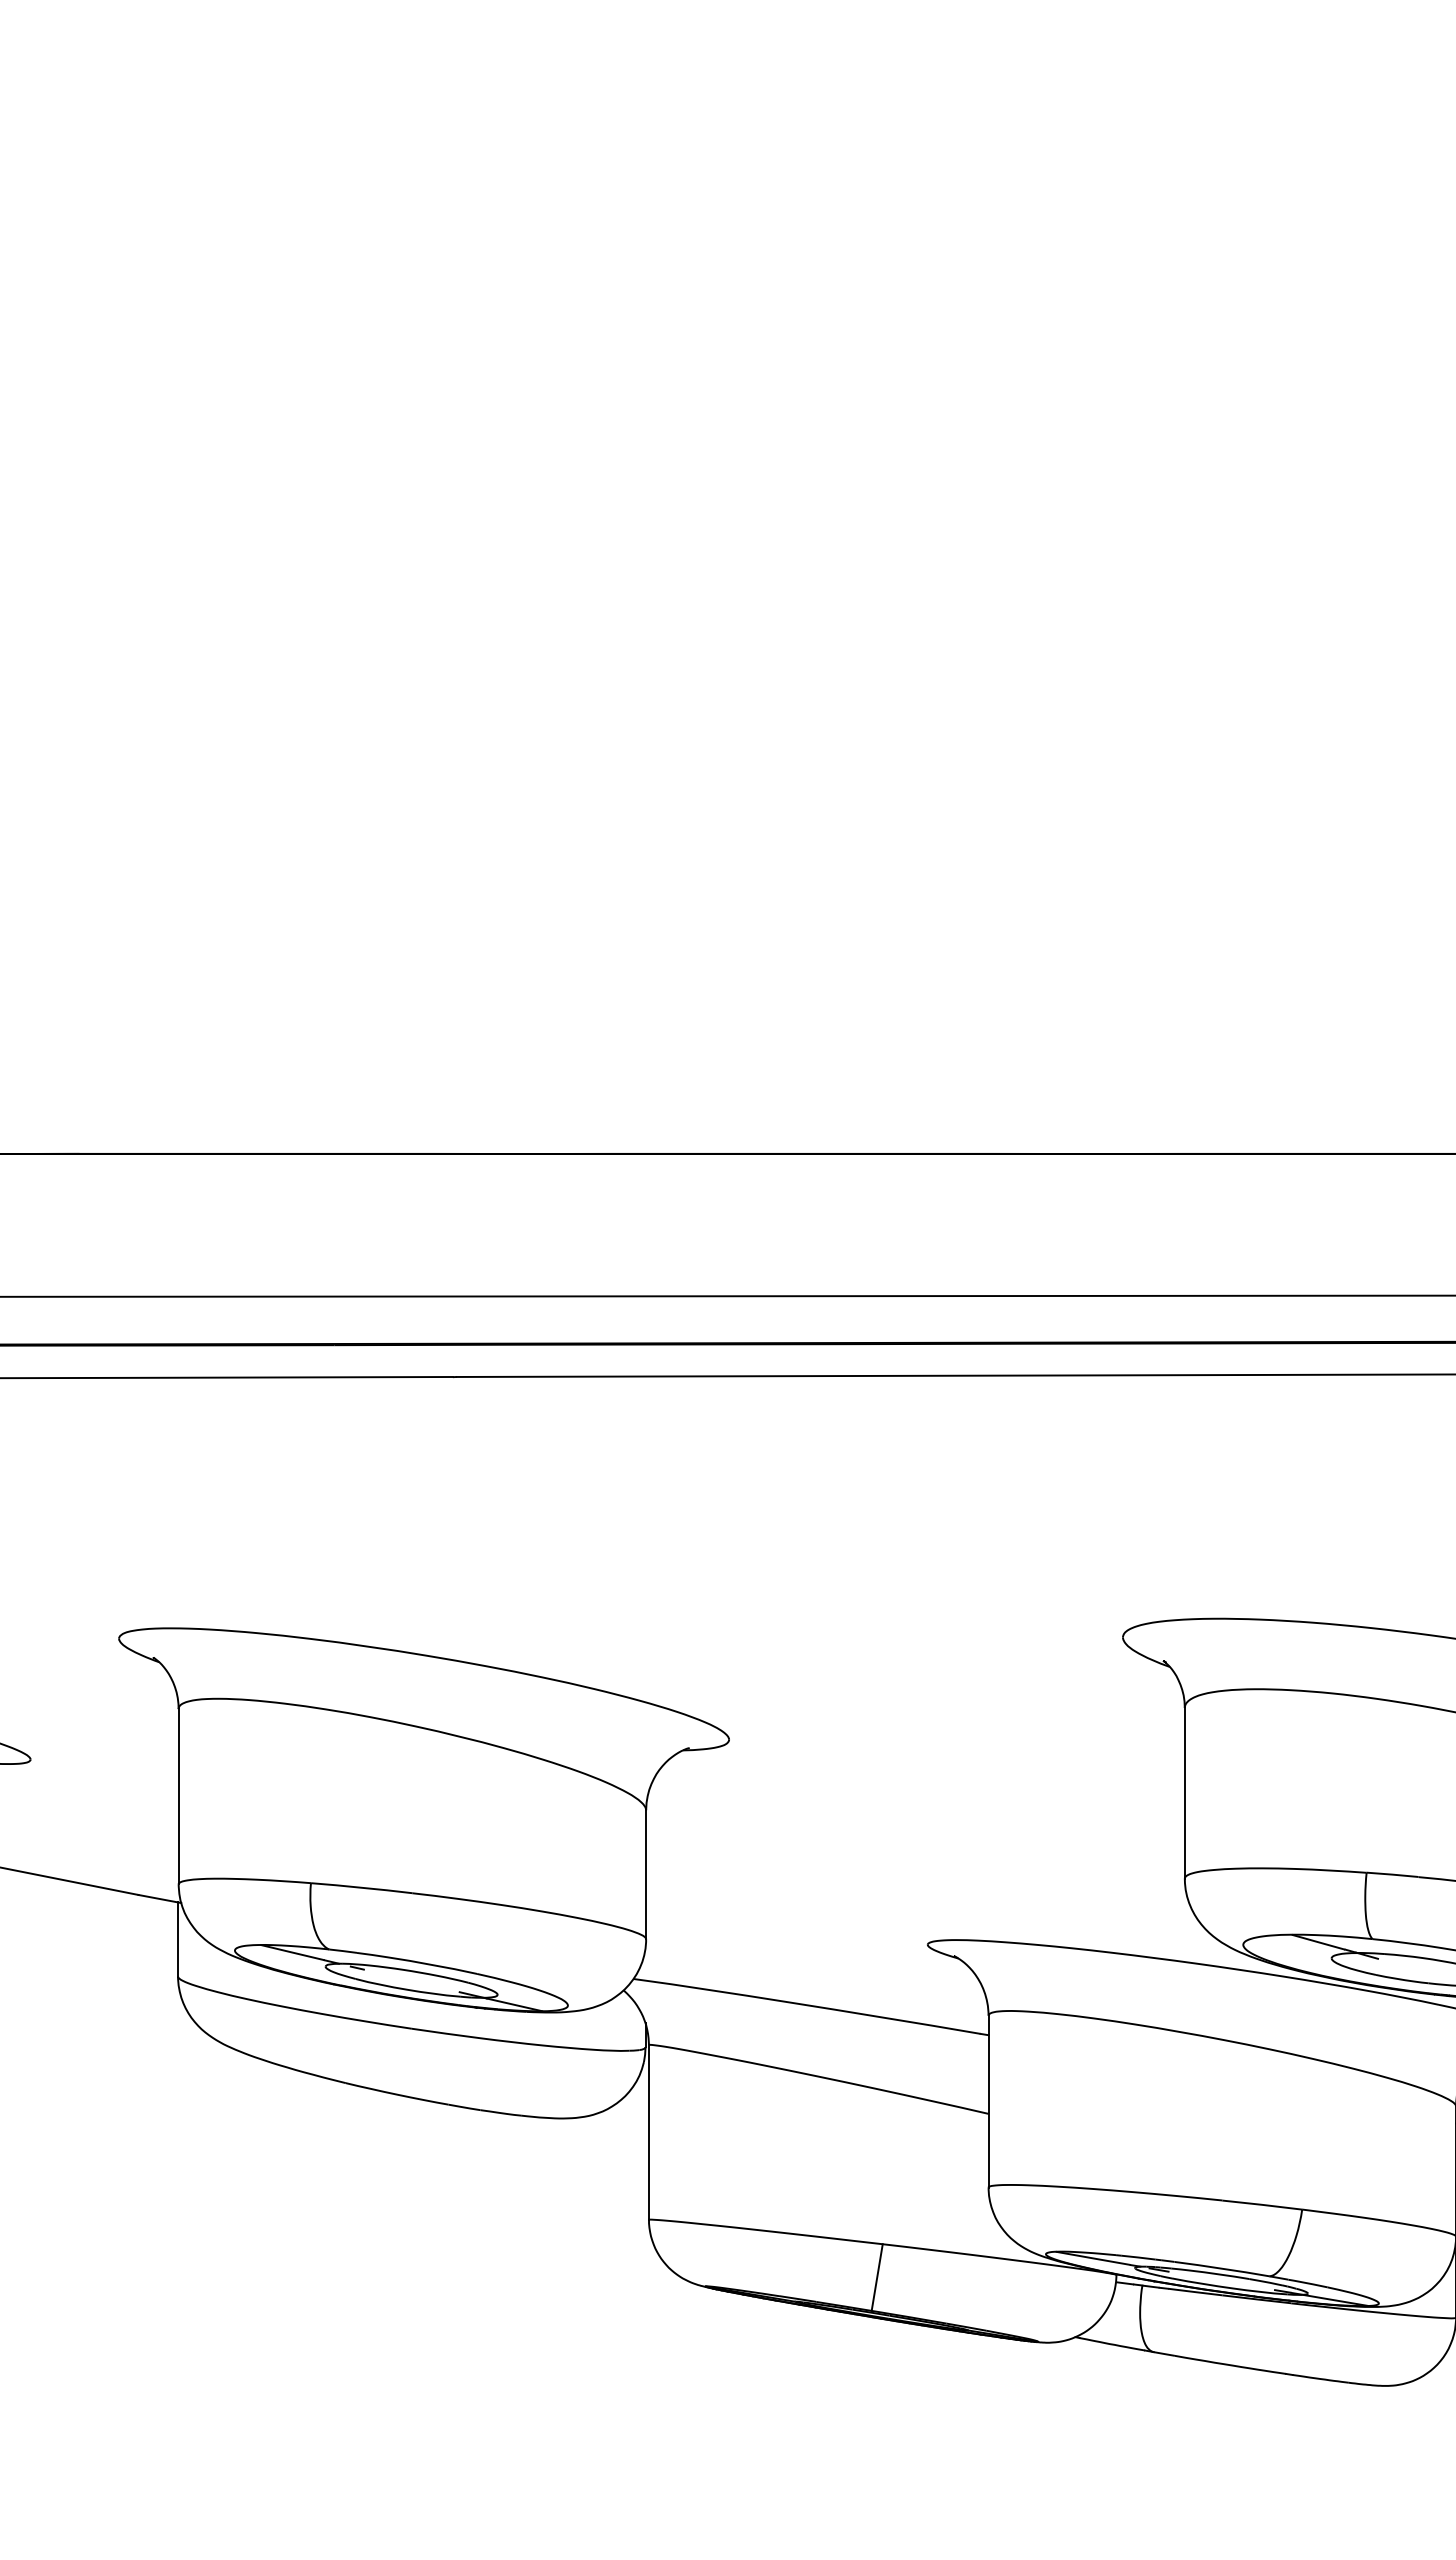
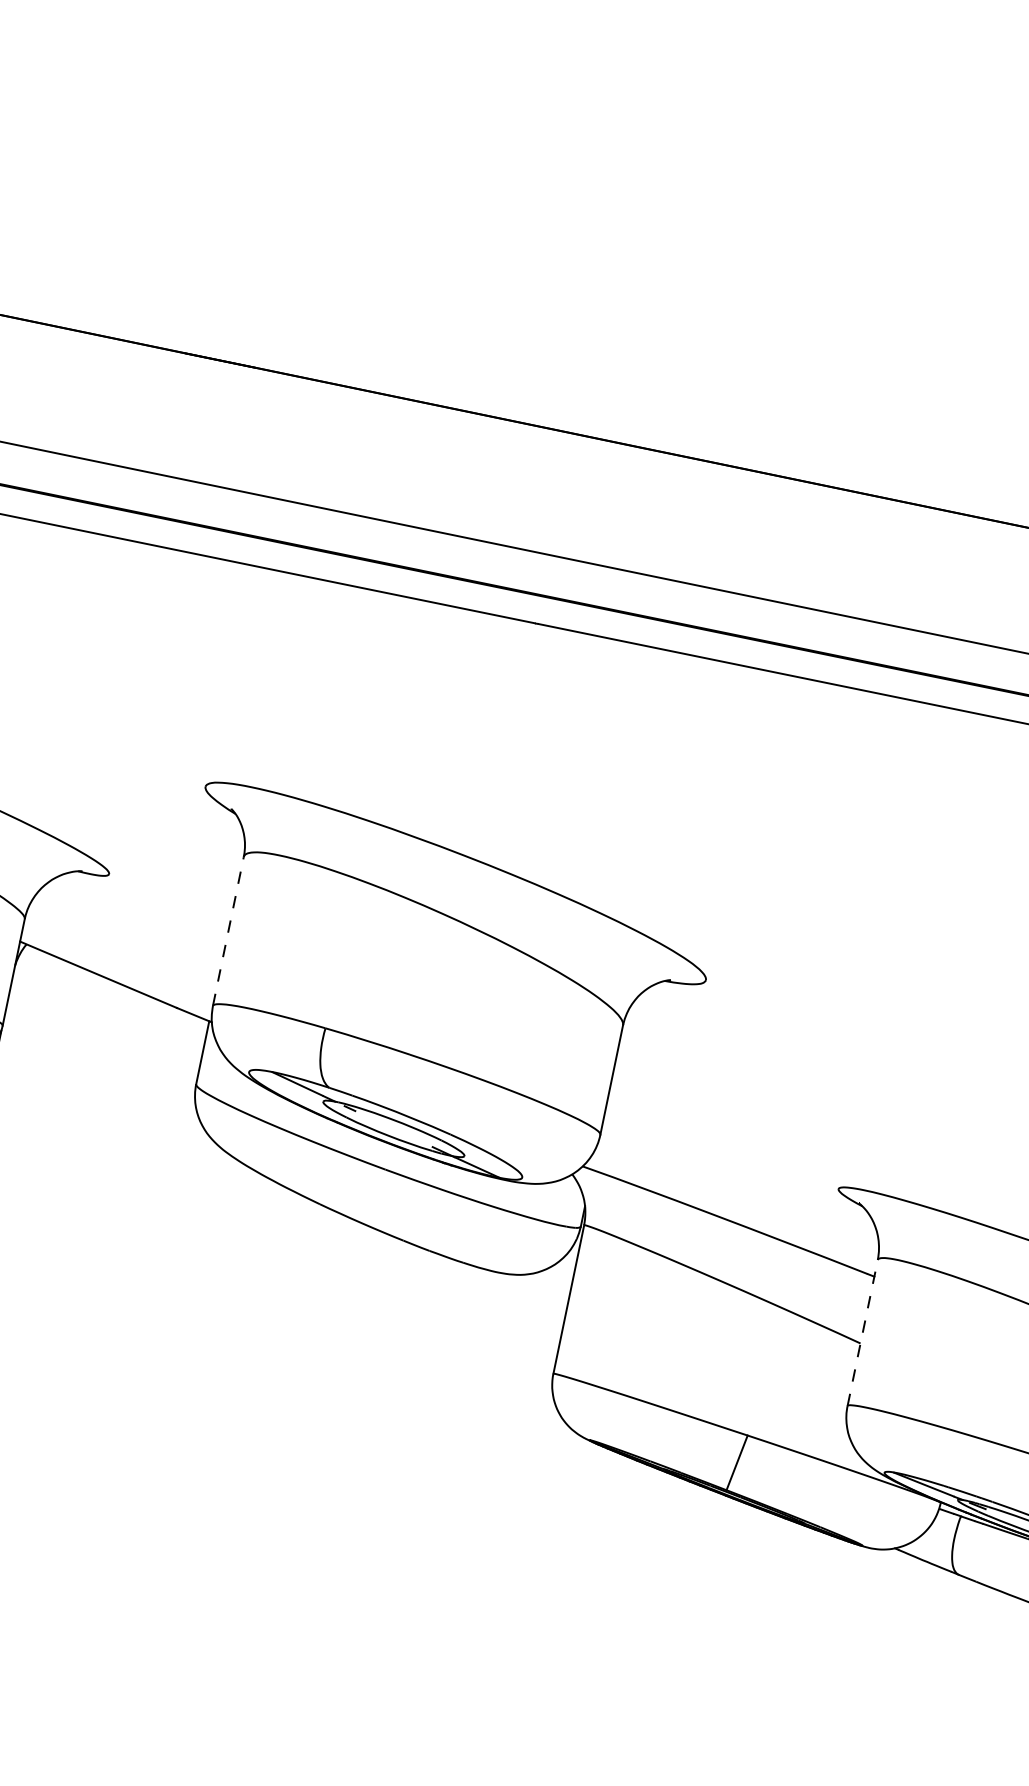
line: (178, 1796) -> (228, 931), solid -> dashed
line: (988, 2101) -> (862, 1332), solid -> dashed

